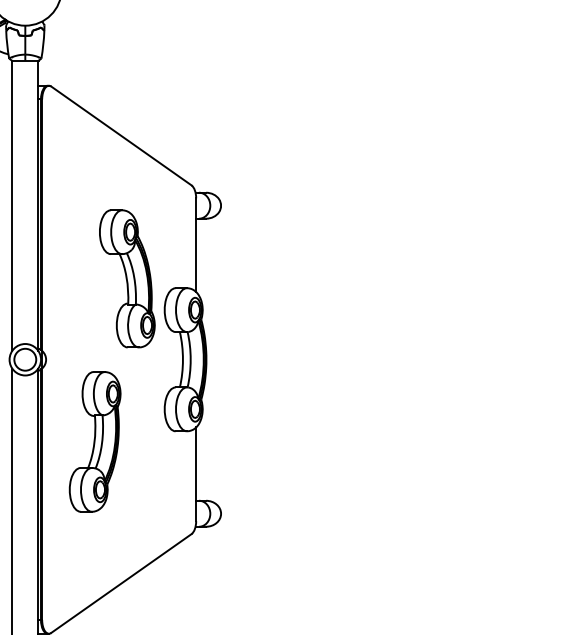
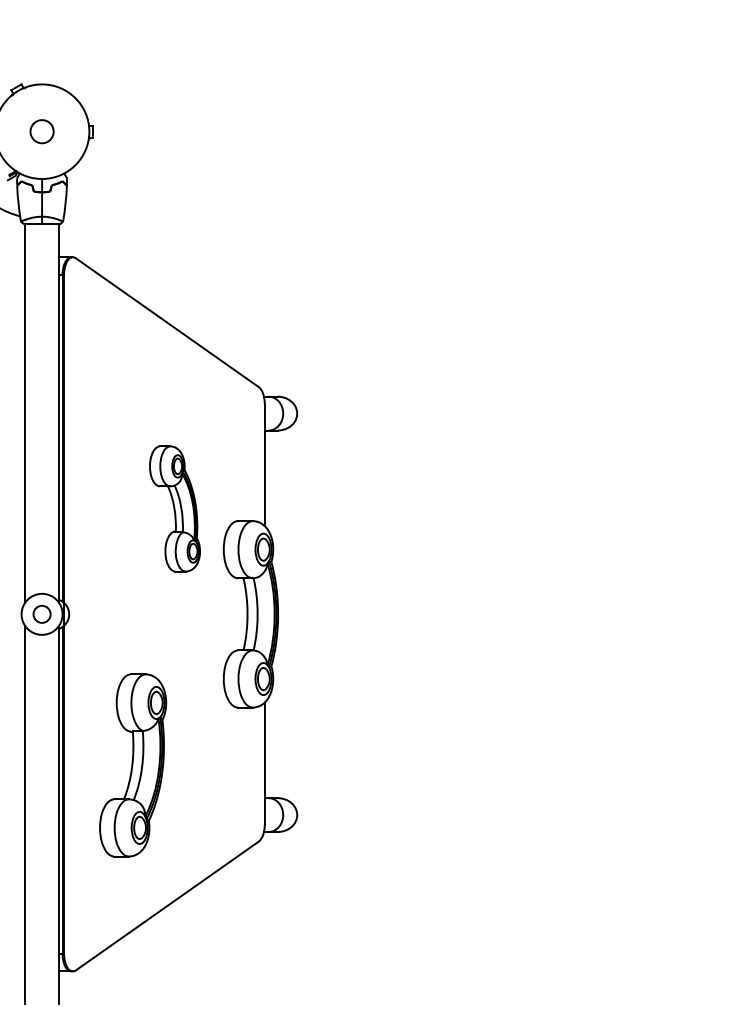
part: (126, 278) -> (174, 508), size x0.7
circle: (24, 359) -> (41, 614), size x0.6
part: (95, 441) -> (133, 765), moved

